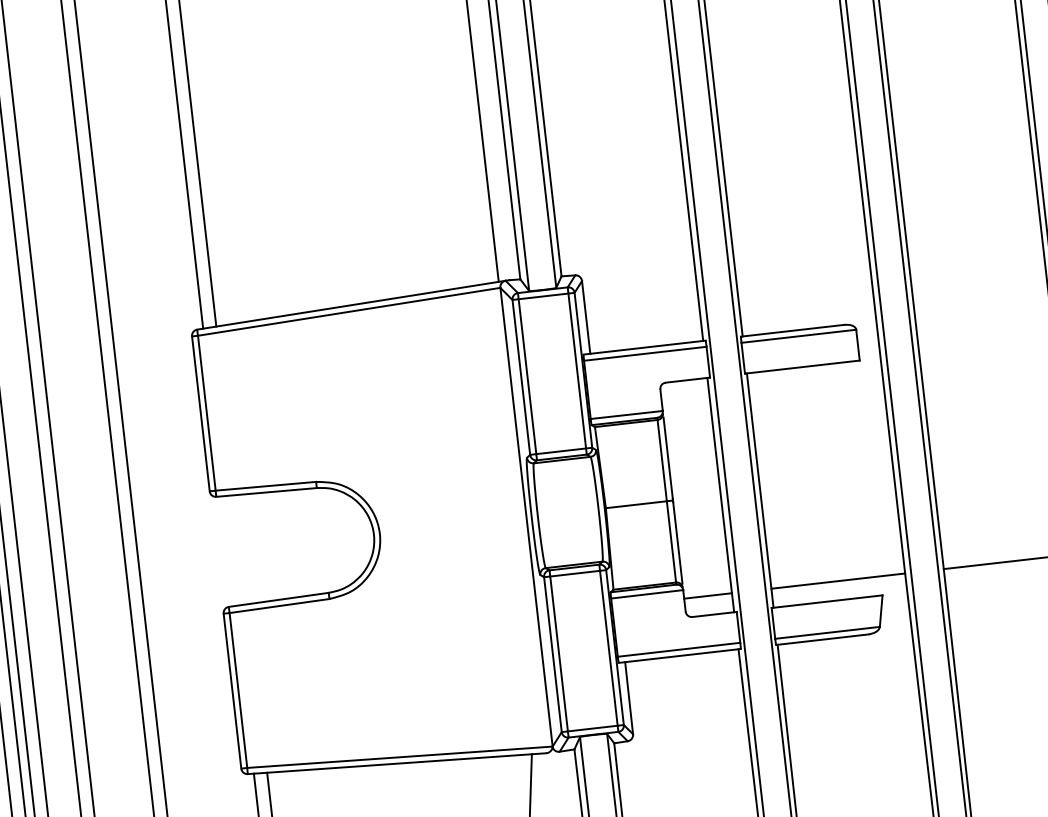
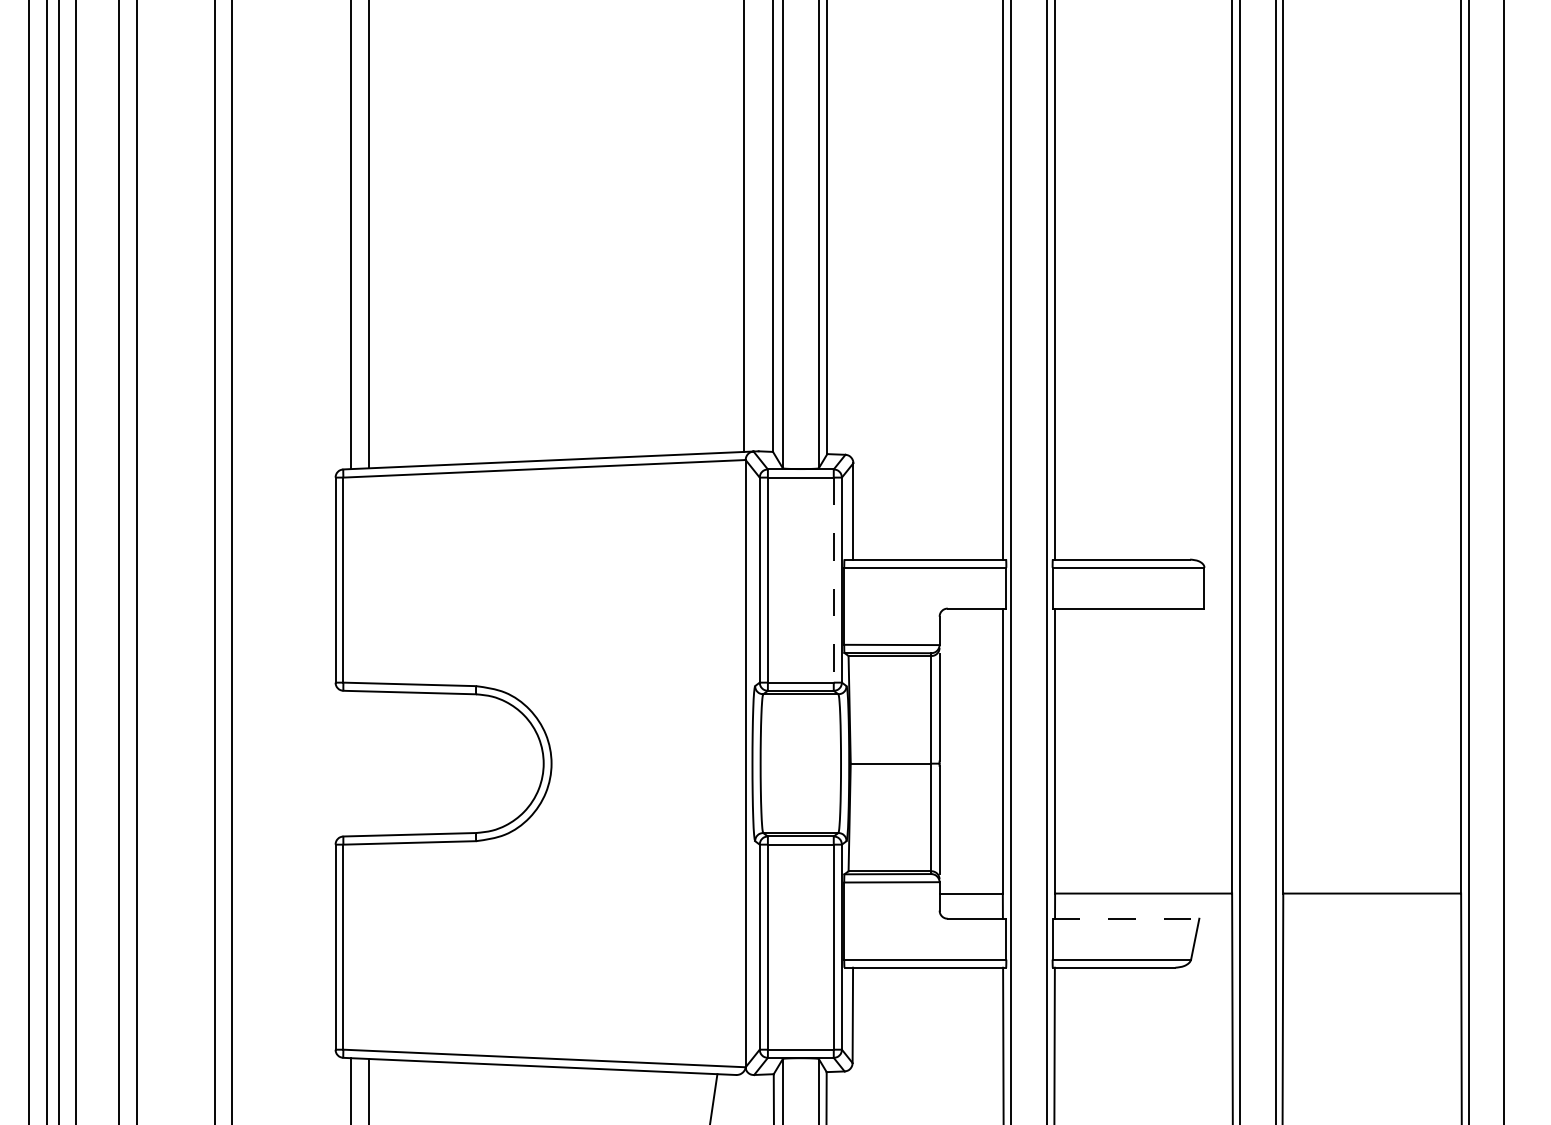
line: (577, 371) -> (833, 580), solid -> dashed
line: (827, 601) -> (1126, 918), solid -> dashed

